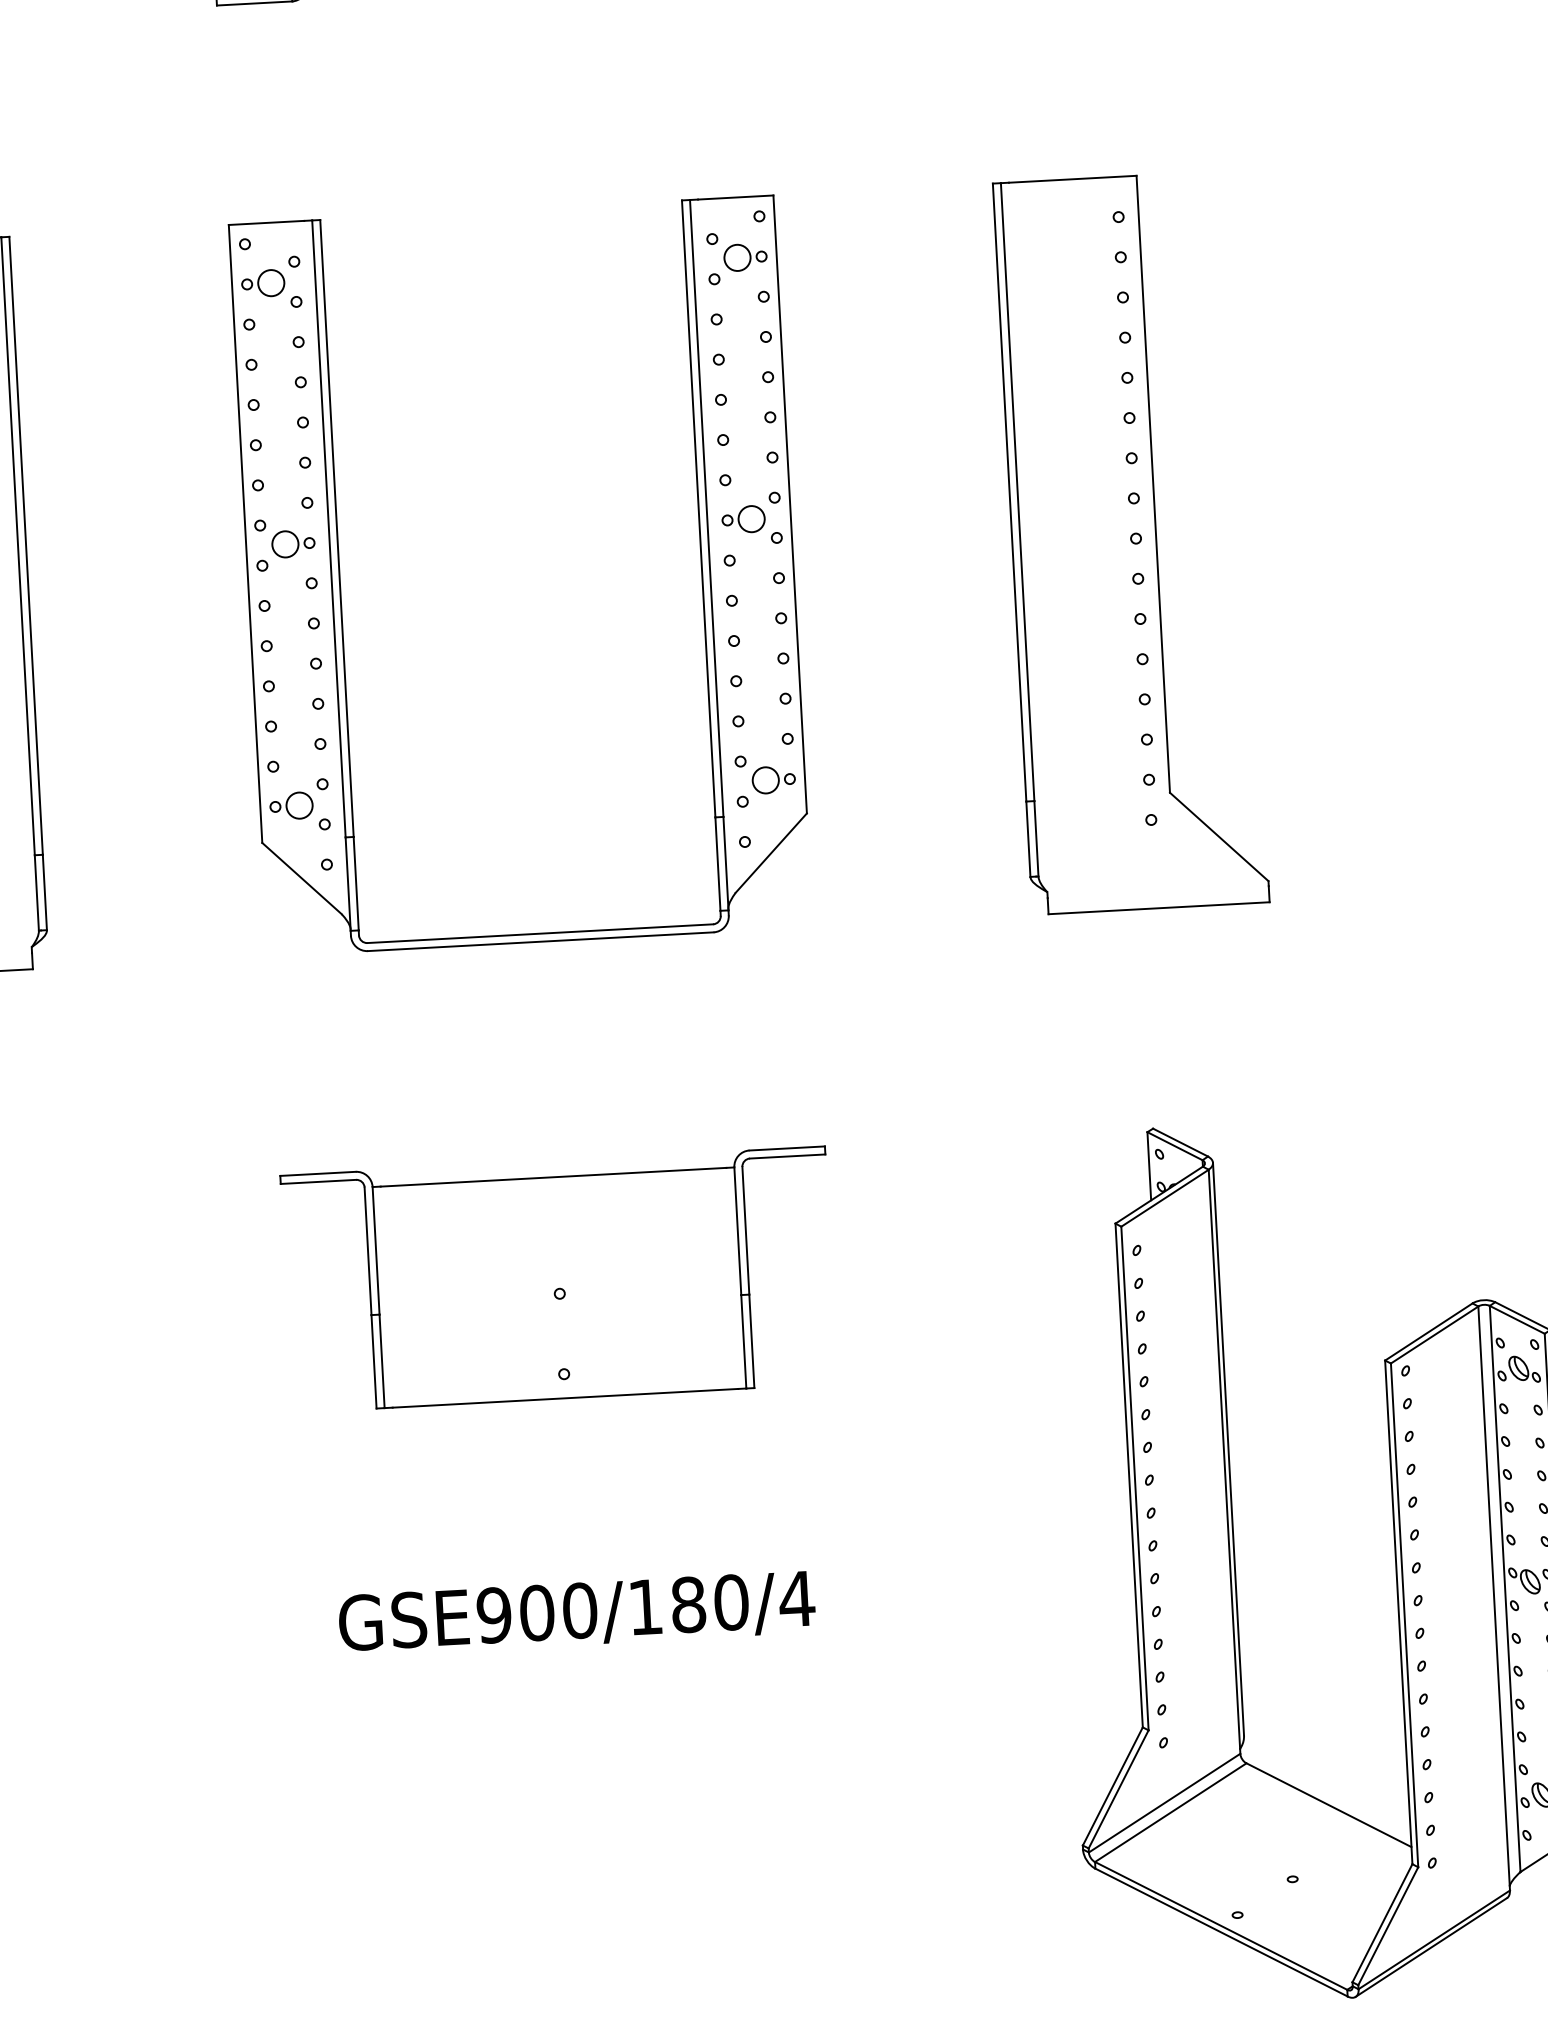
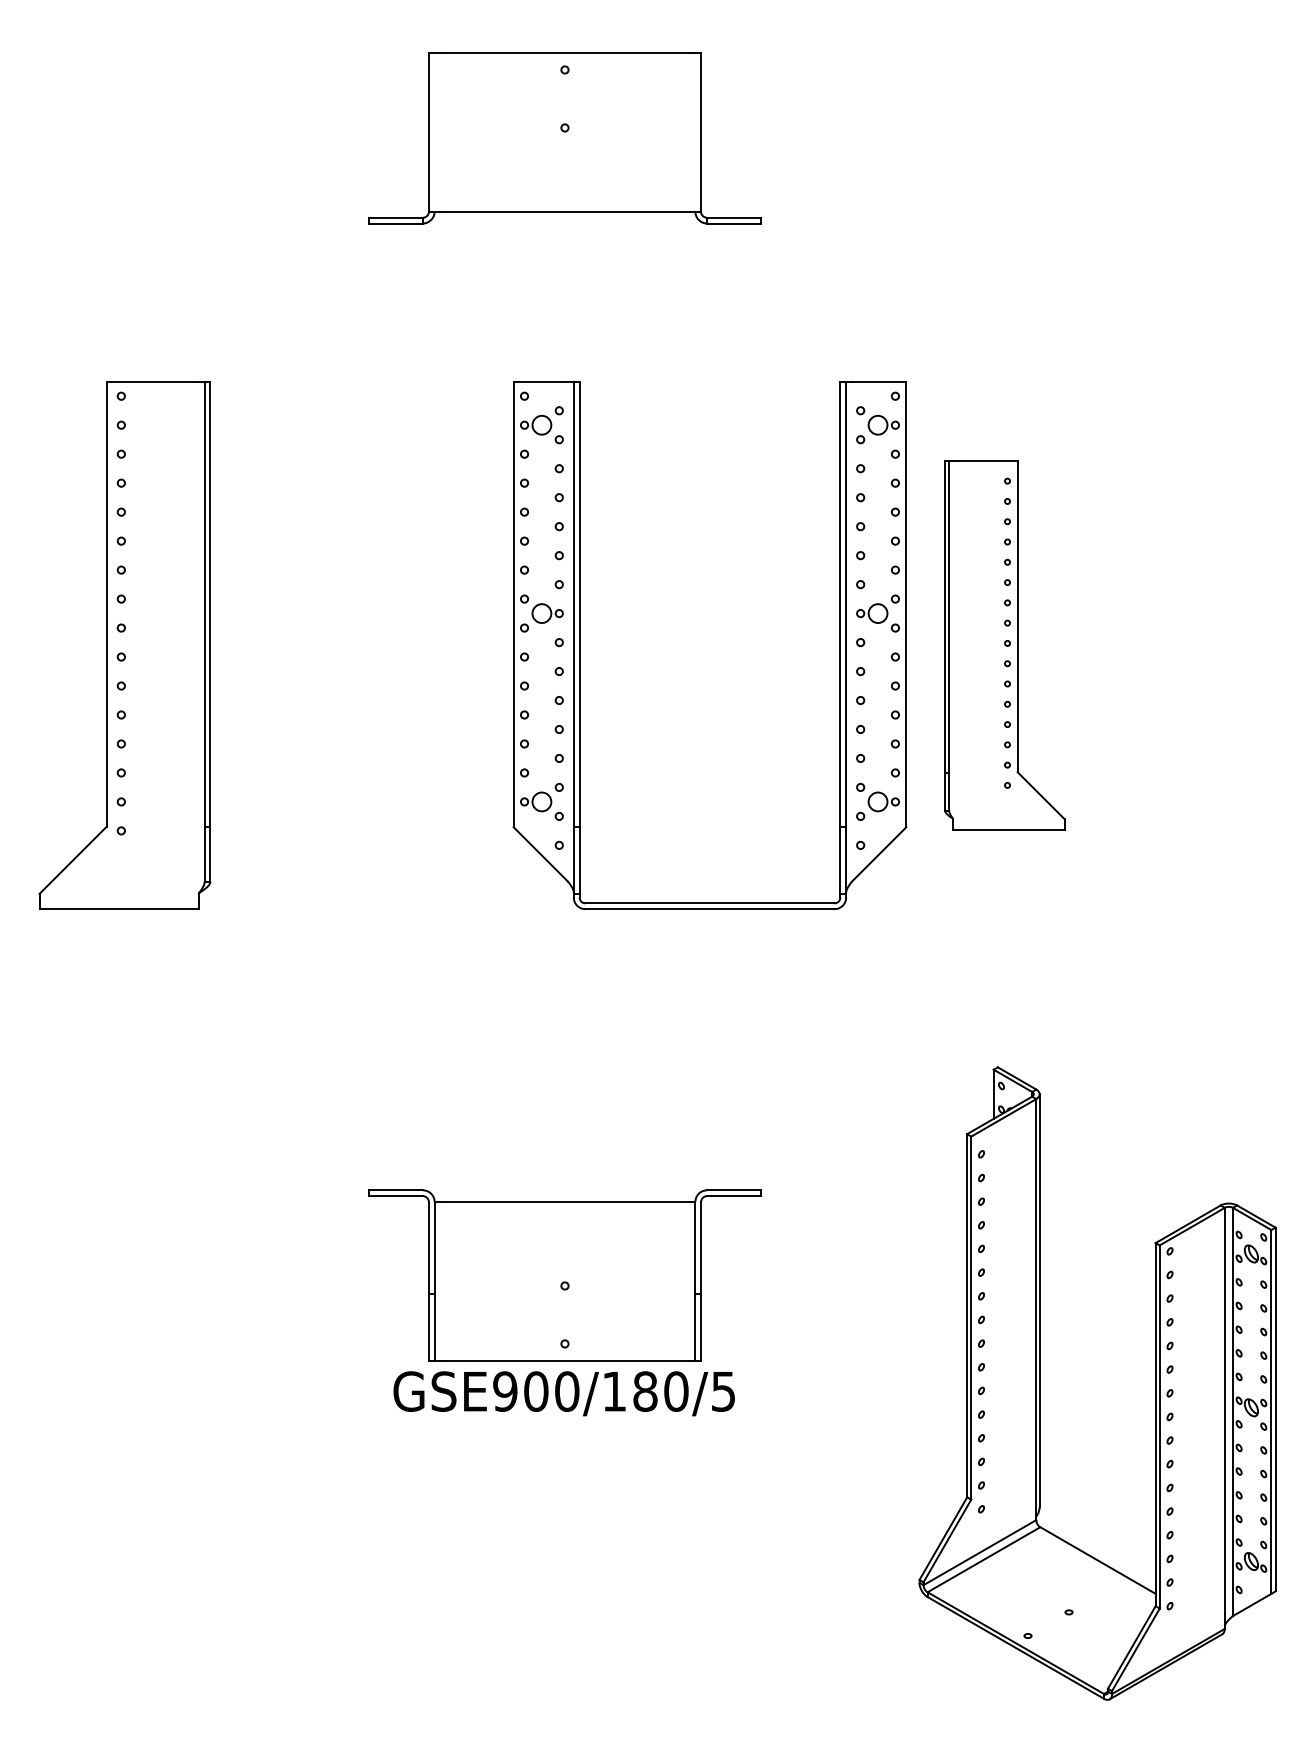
part: (1130, 543) -> (1004, 645), size x0.7
part: (341, 585) -> (580, 645), moved
part: (558, 1279) -> (564, 1275), moved
text: (796, 1598) -> (723, 1391), GSE900/180/4 -> GSE900/180/5

